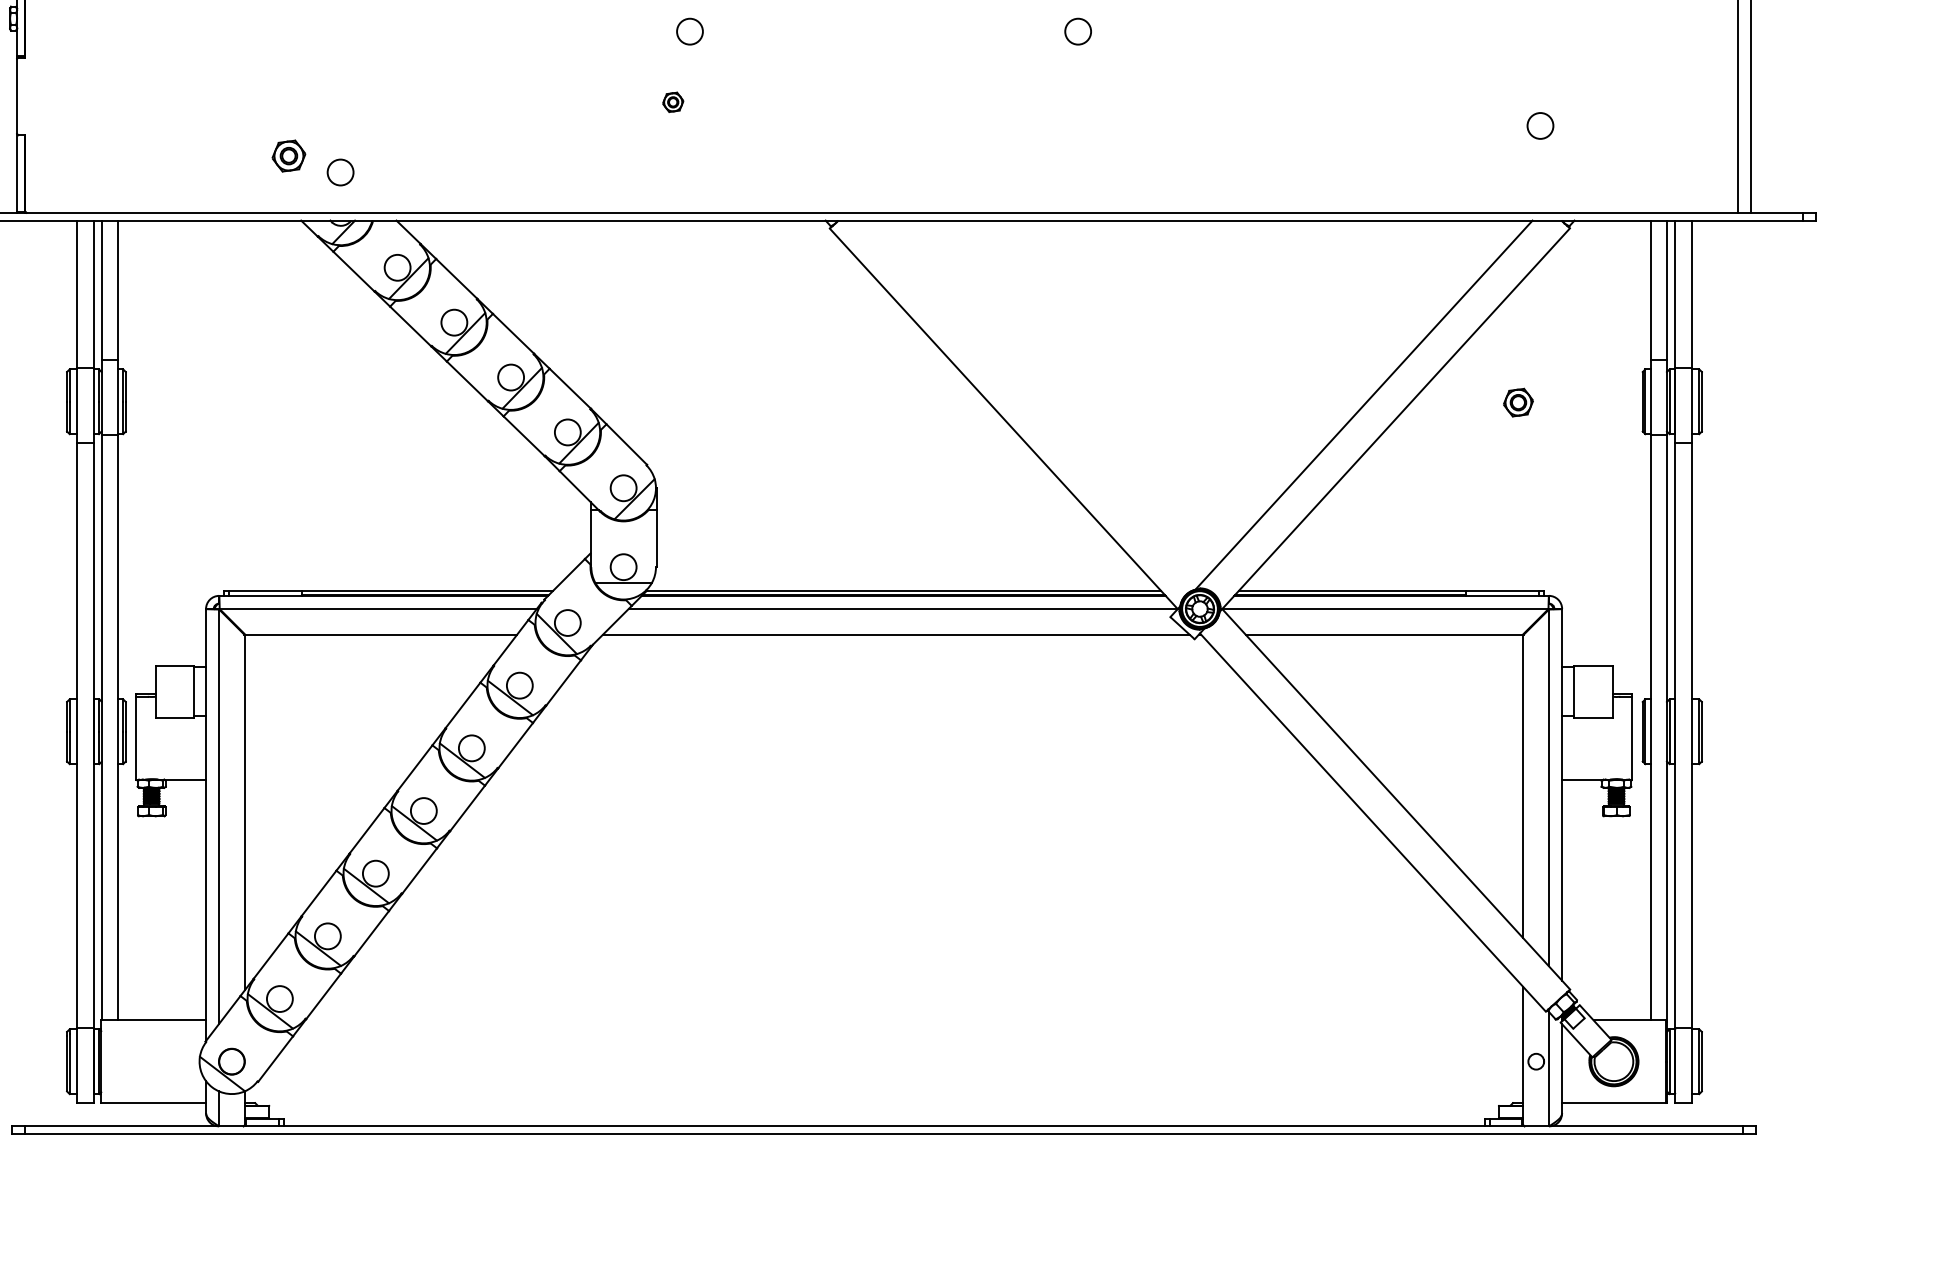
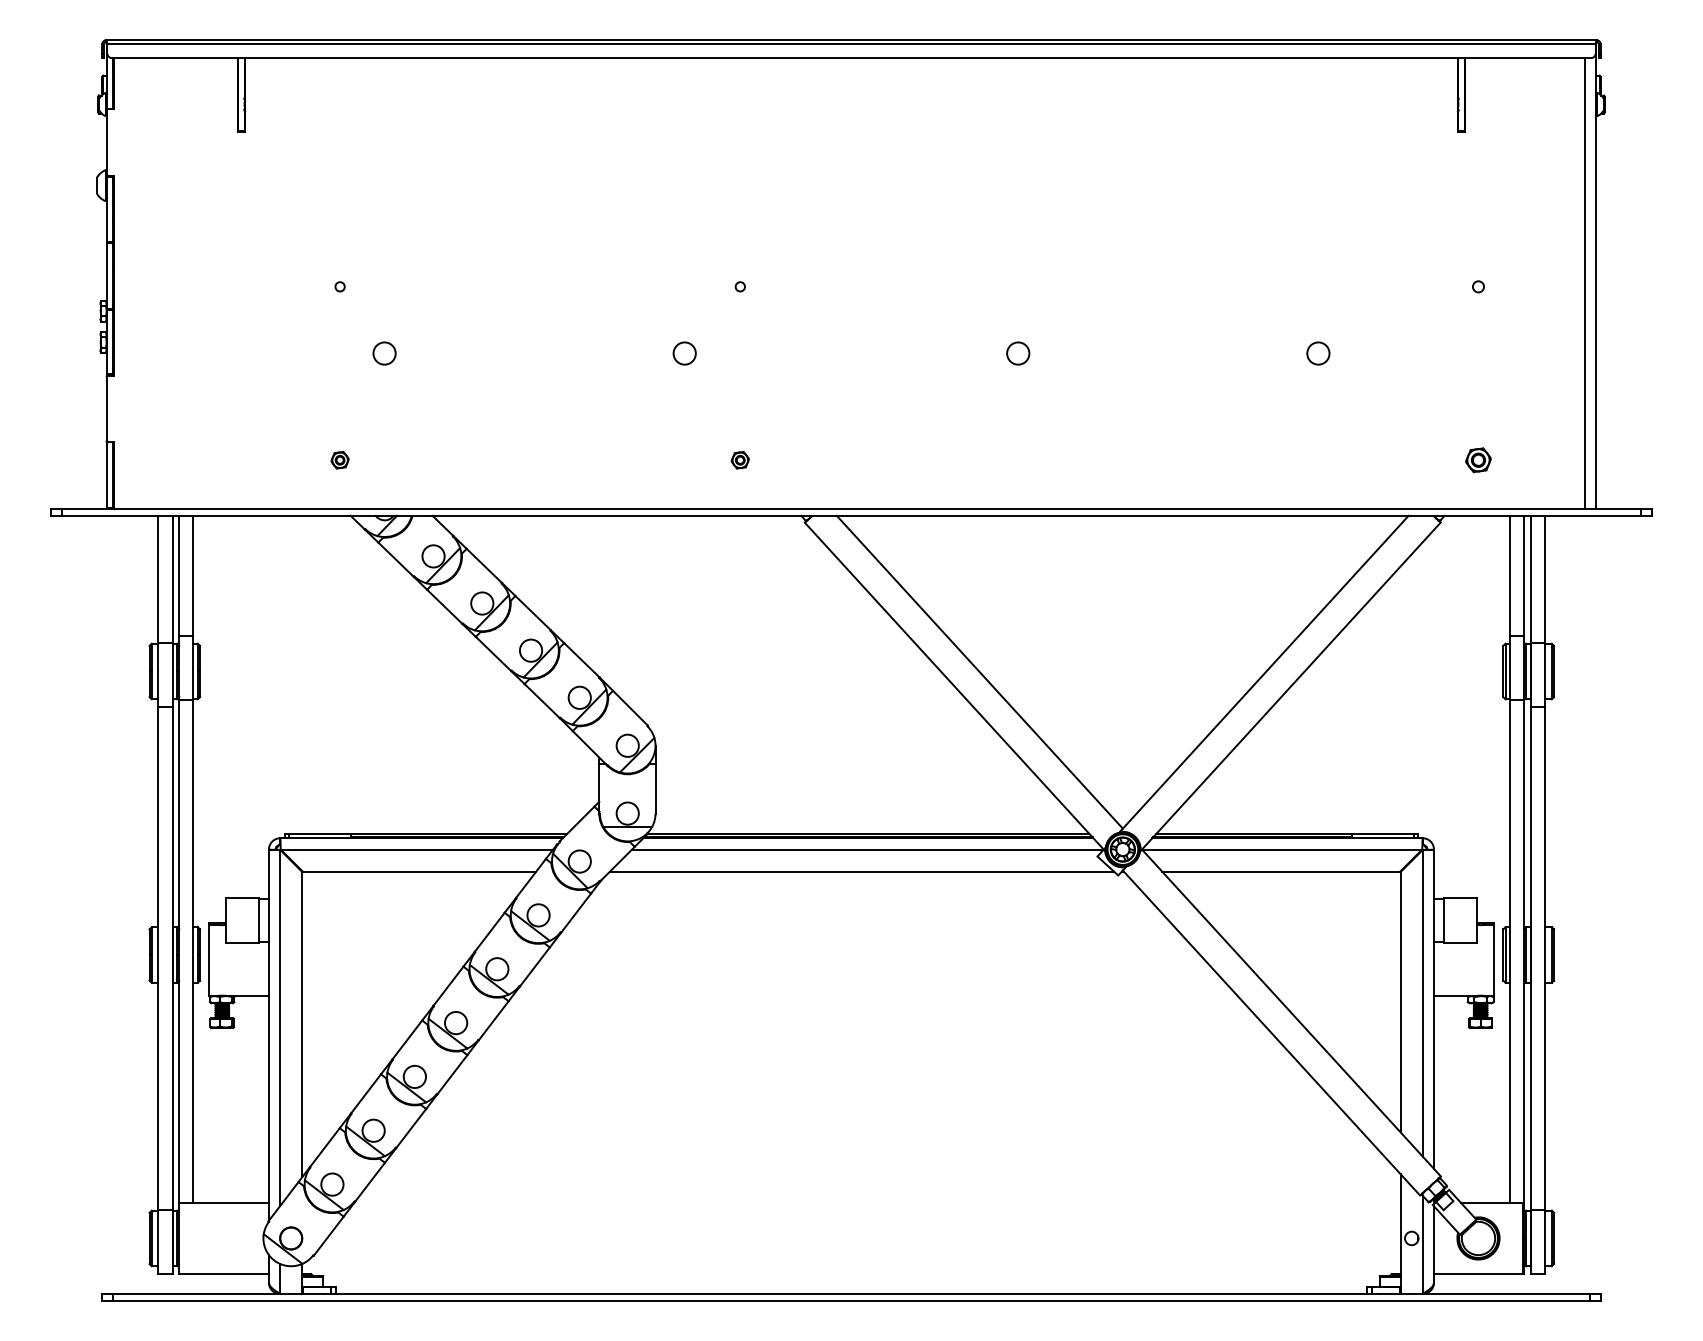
part: (672, 102) -> (739, 460), moved
circle: (1540, 125) -> (1318, 353), moved
part: (288, 155) -> (339, 459), size x0.62
circle: (340, 172) -> (384, 353), moved
line: (1033, 401) -> (979, 671), added
part: (1518, 402) -> (1478, 460), moved

